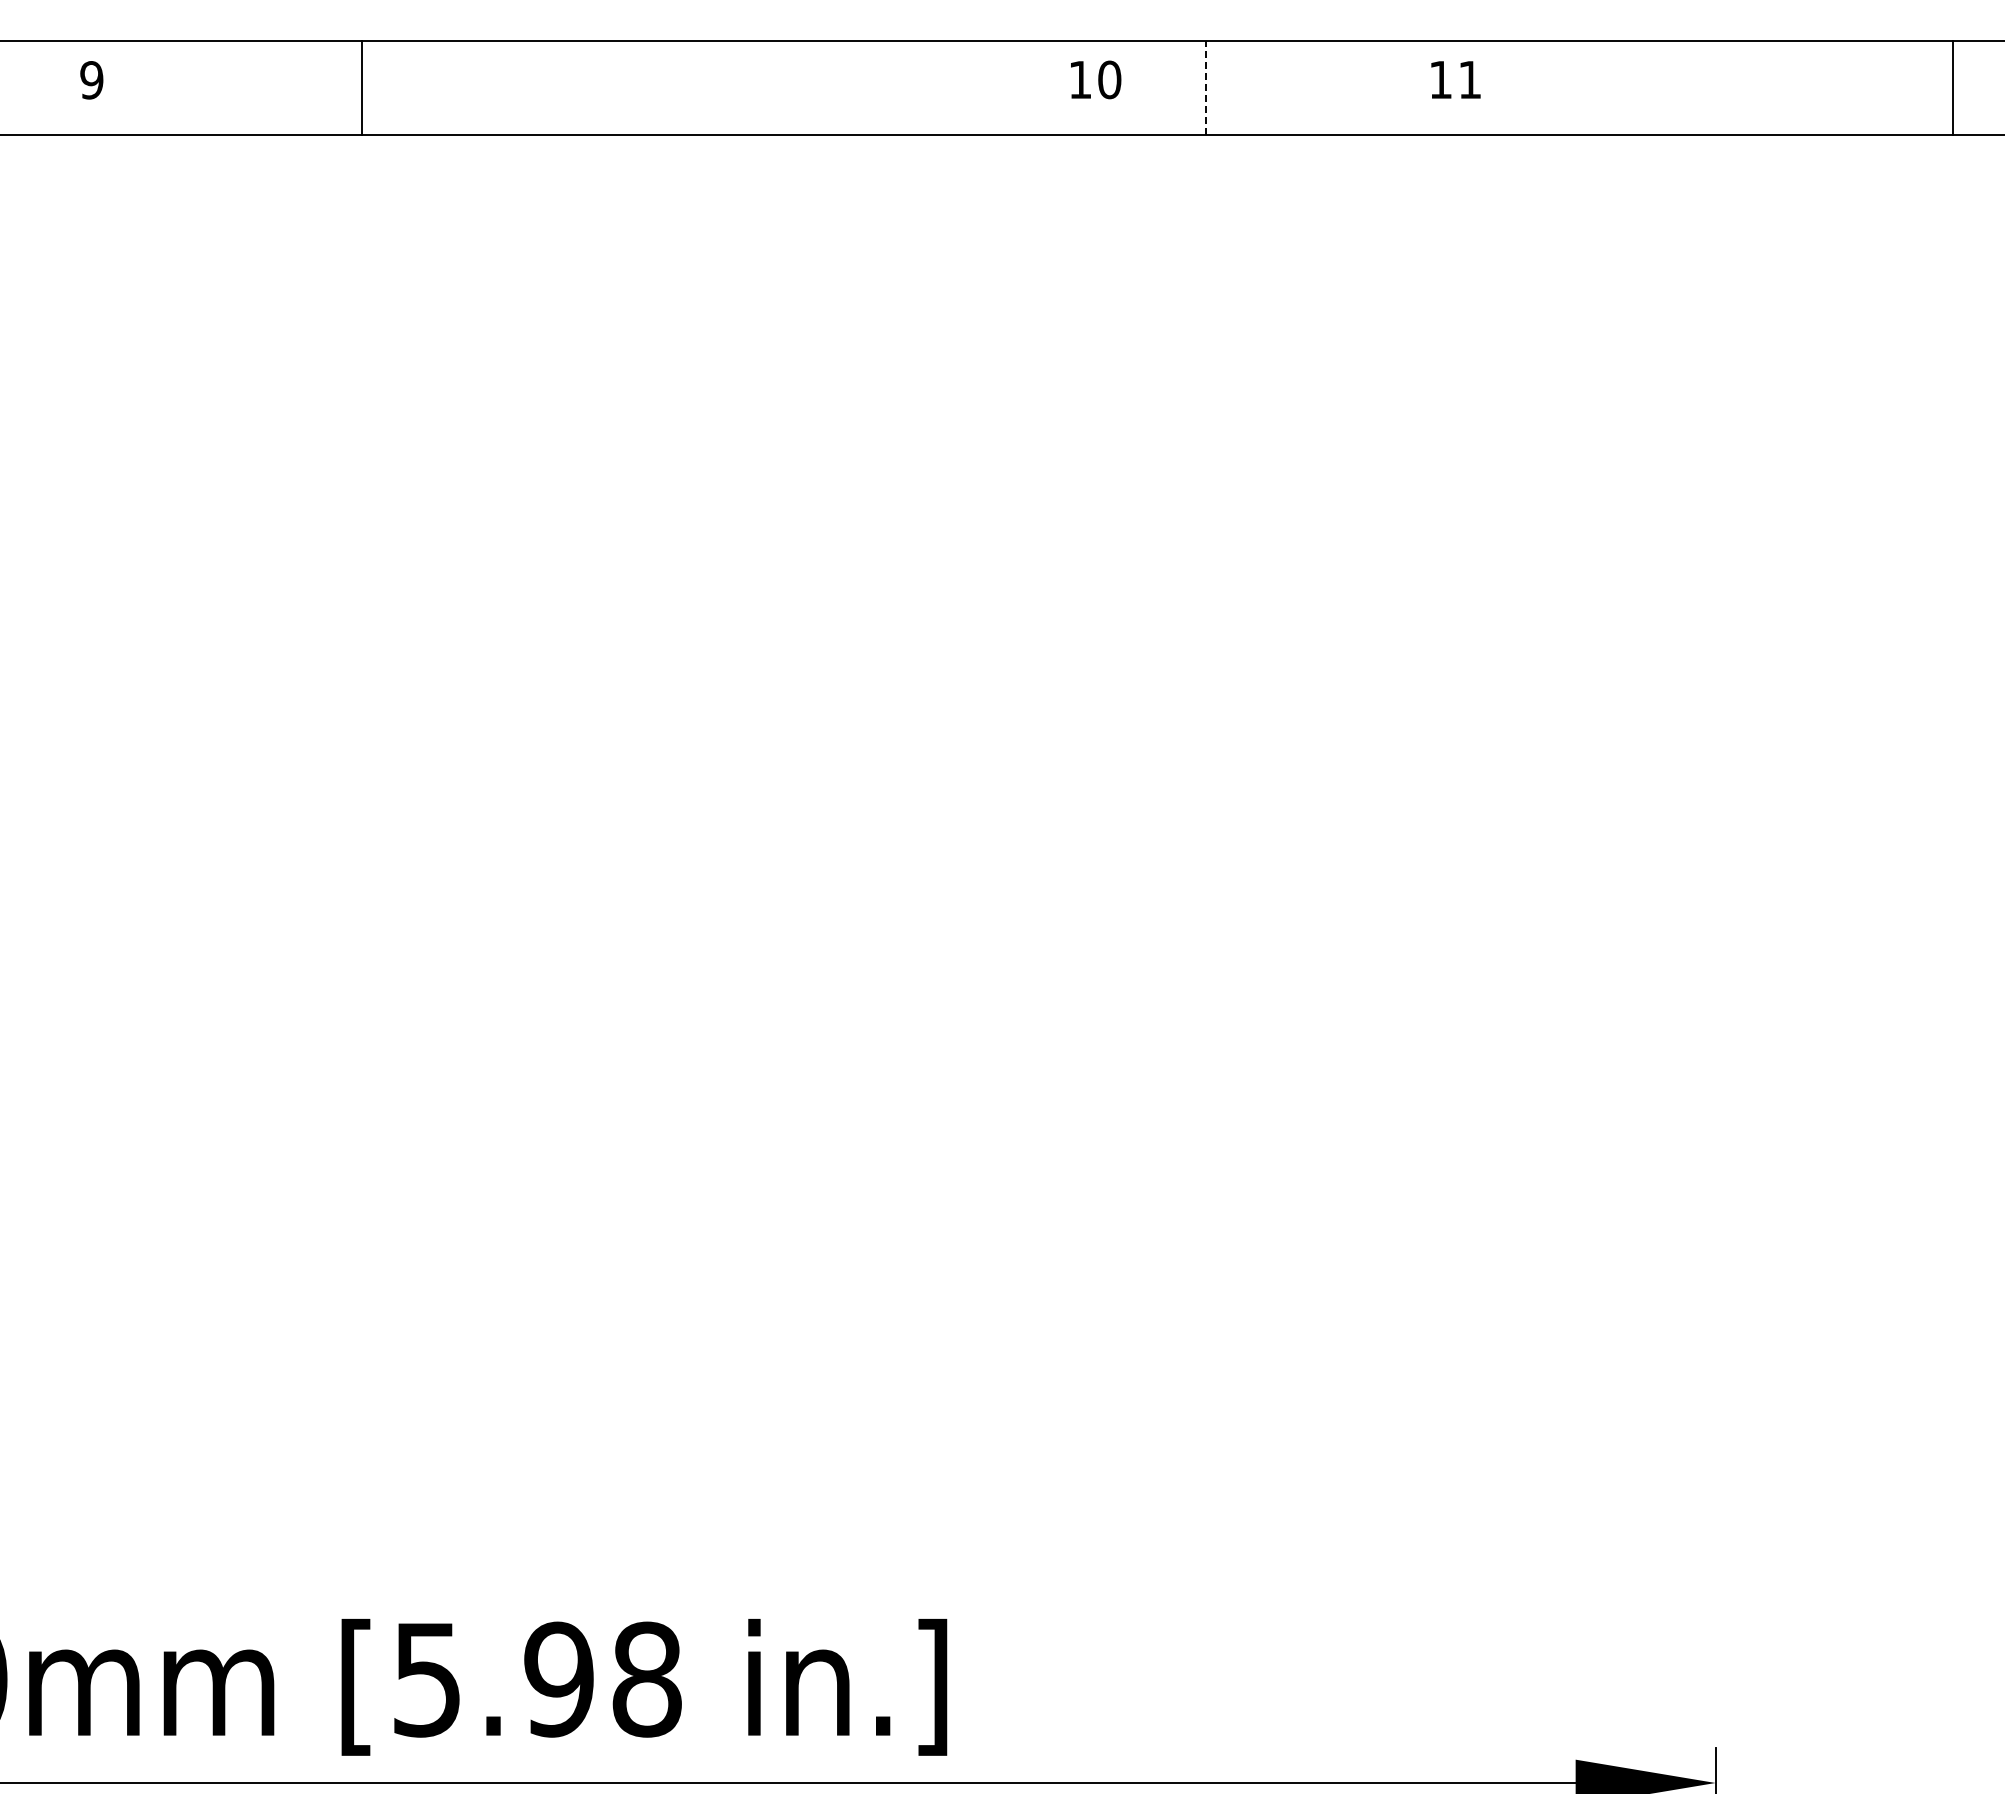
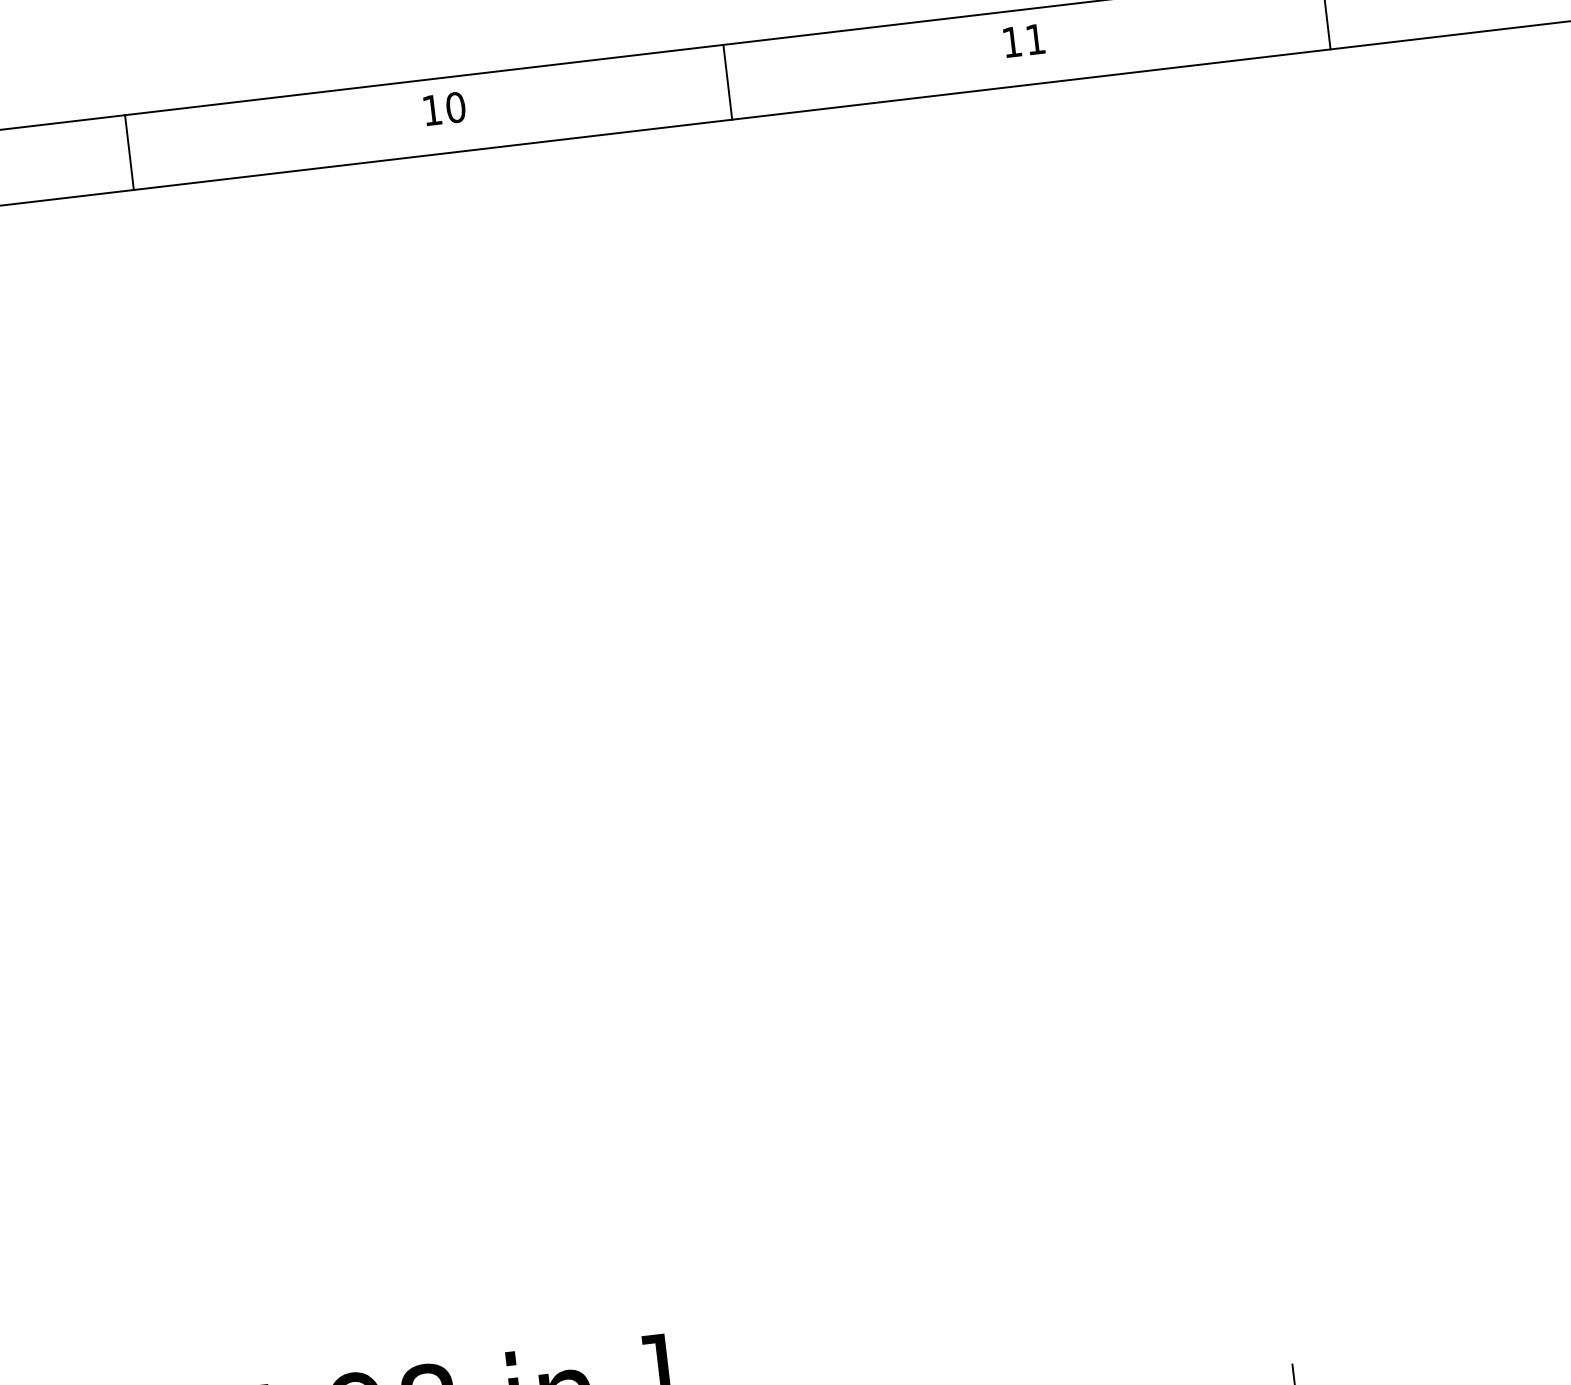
text: (1096, 79) -> (445, 108), moved
text: (1455, 79) -> (1023, 40), moved
line: (361, 87) -> (129, 152), moved
line: (1206, 88) -> (728, 82), dashed -> solid

